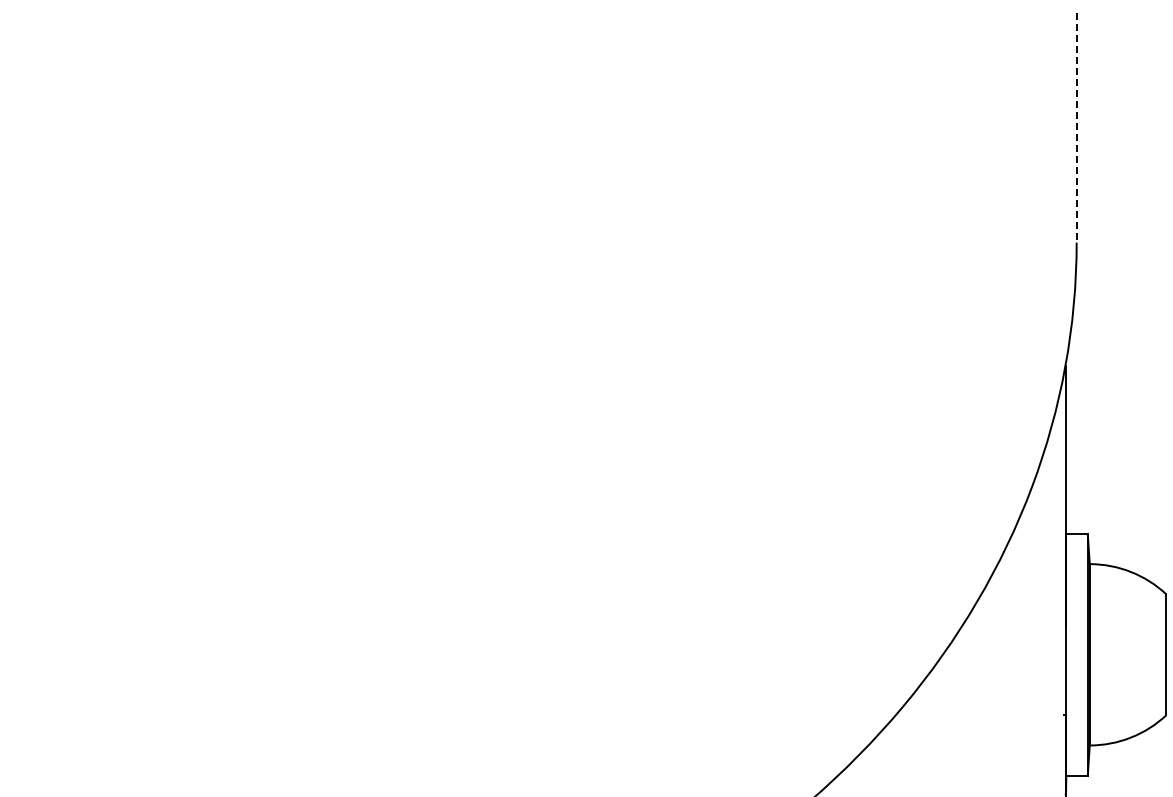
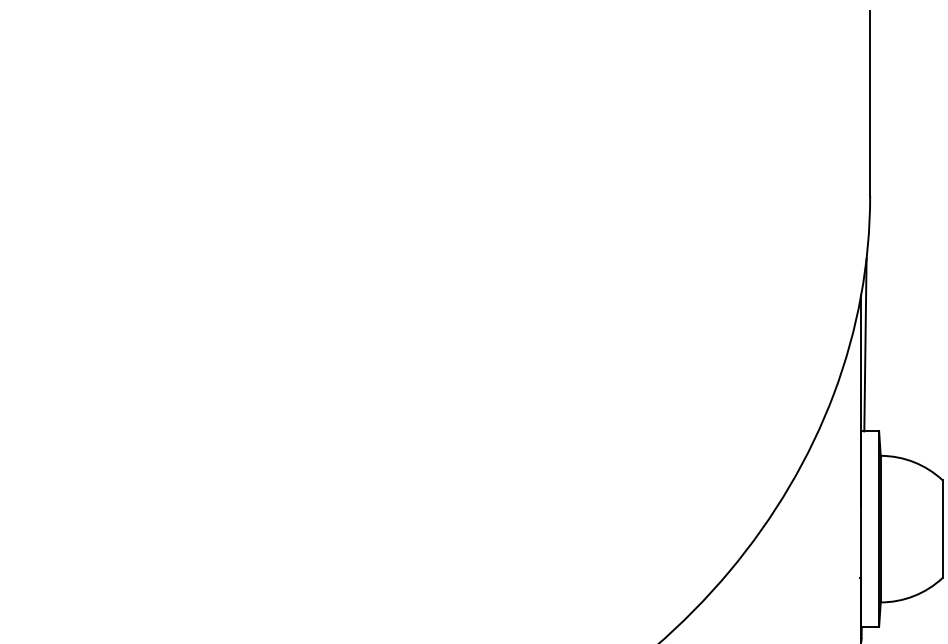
line: (1076, 128) -> (870, 103), dashed -> solid
line: (1070, 426) -> (865, 344), added

